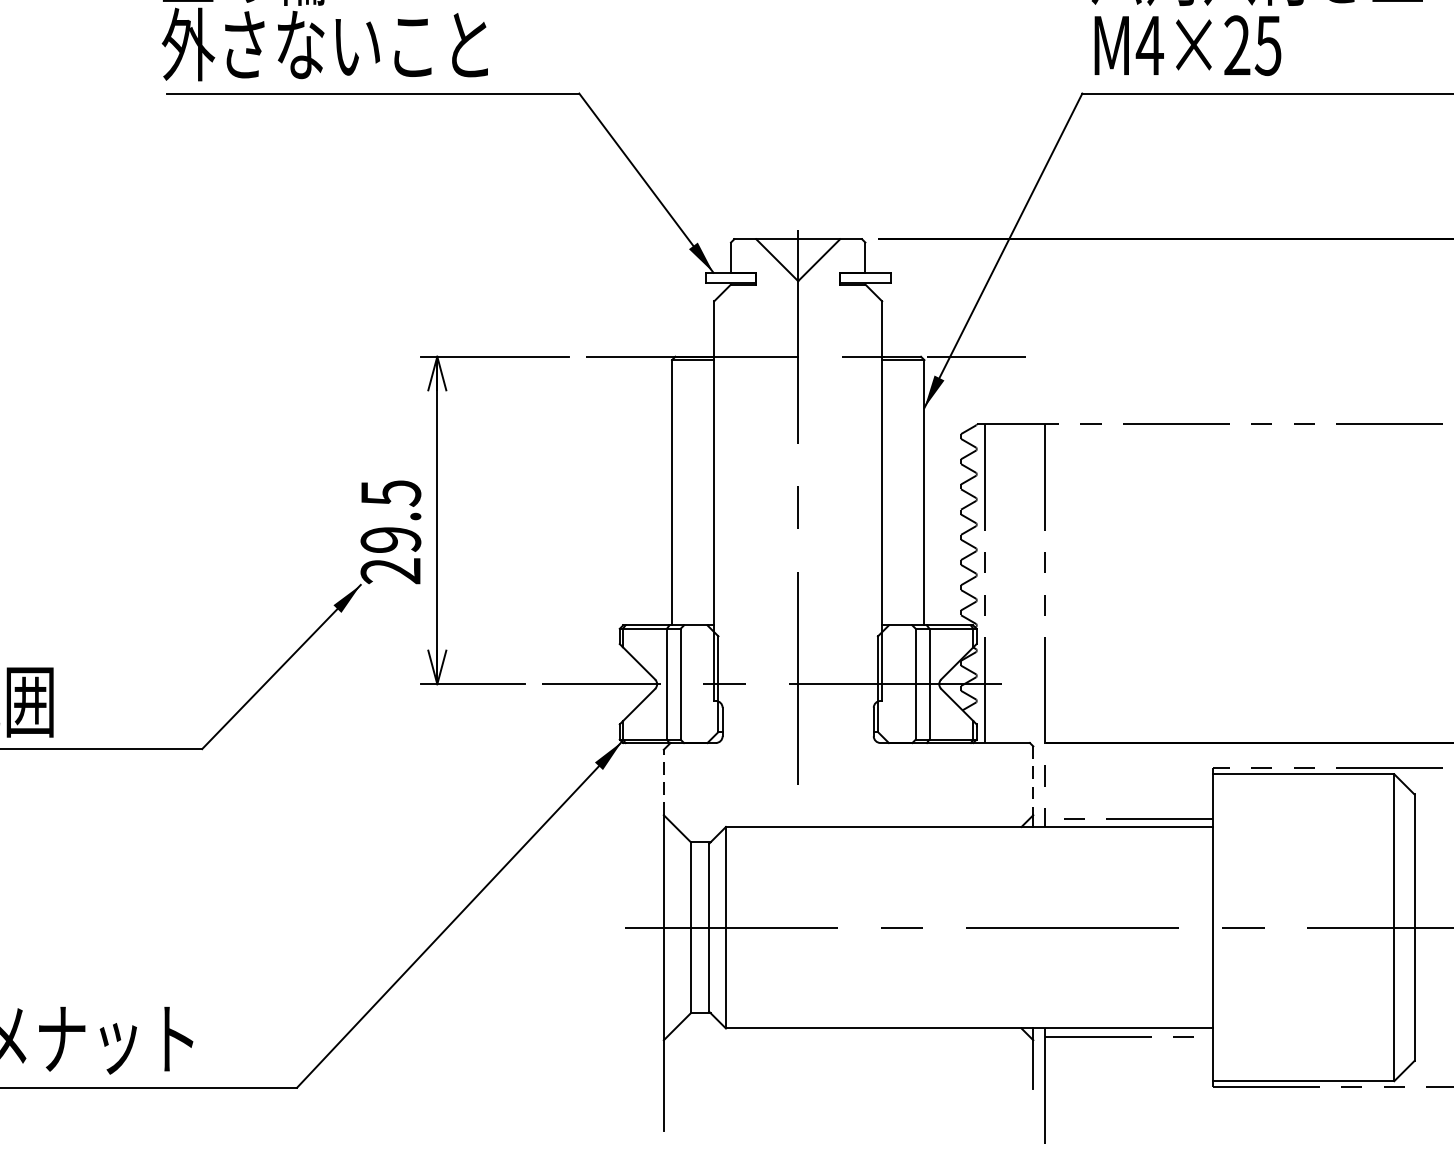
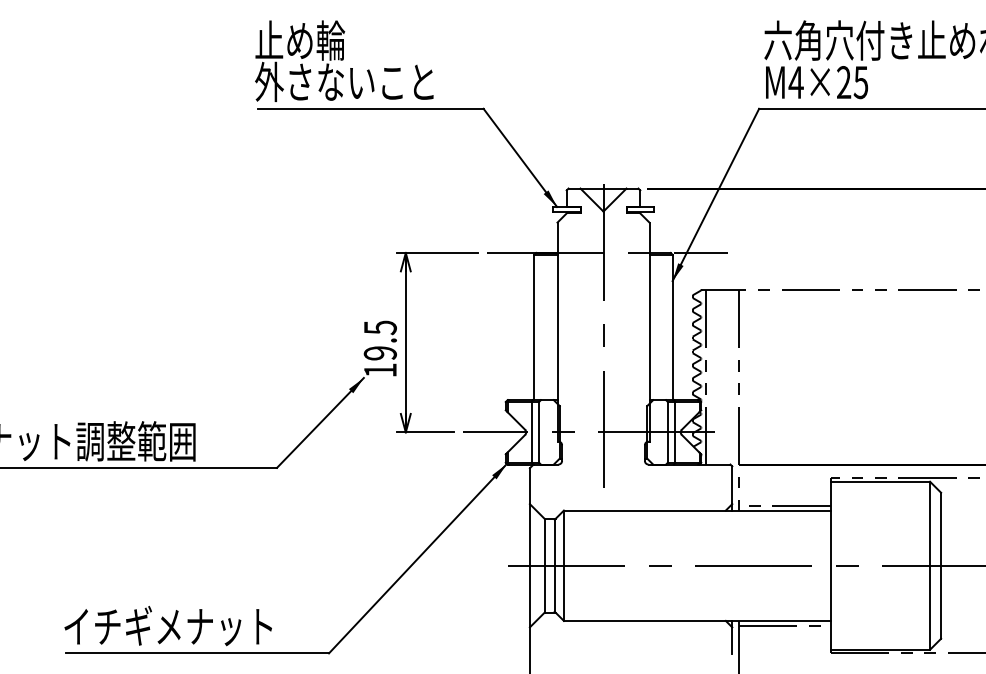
text: (389, 571) -> (379, 370), 29.5 -> 19.5
line: (1033, 781) -> (732, 485), dashed -> solid
line: (663, 783) -> (529, 486), dashed -> solid

